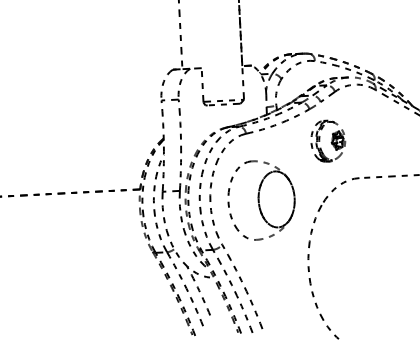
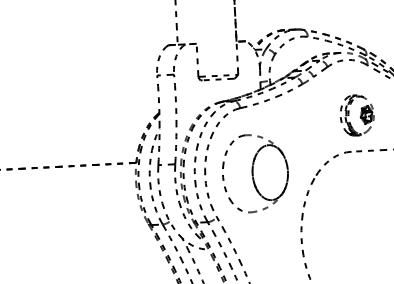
part: (328, 140) -> (357, 114), moved

